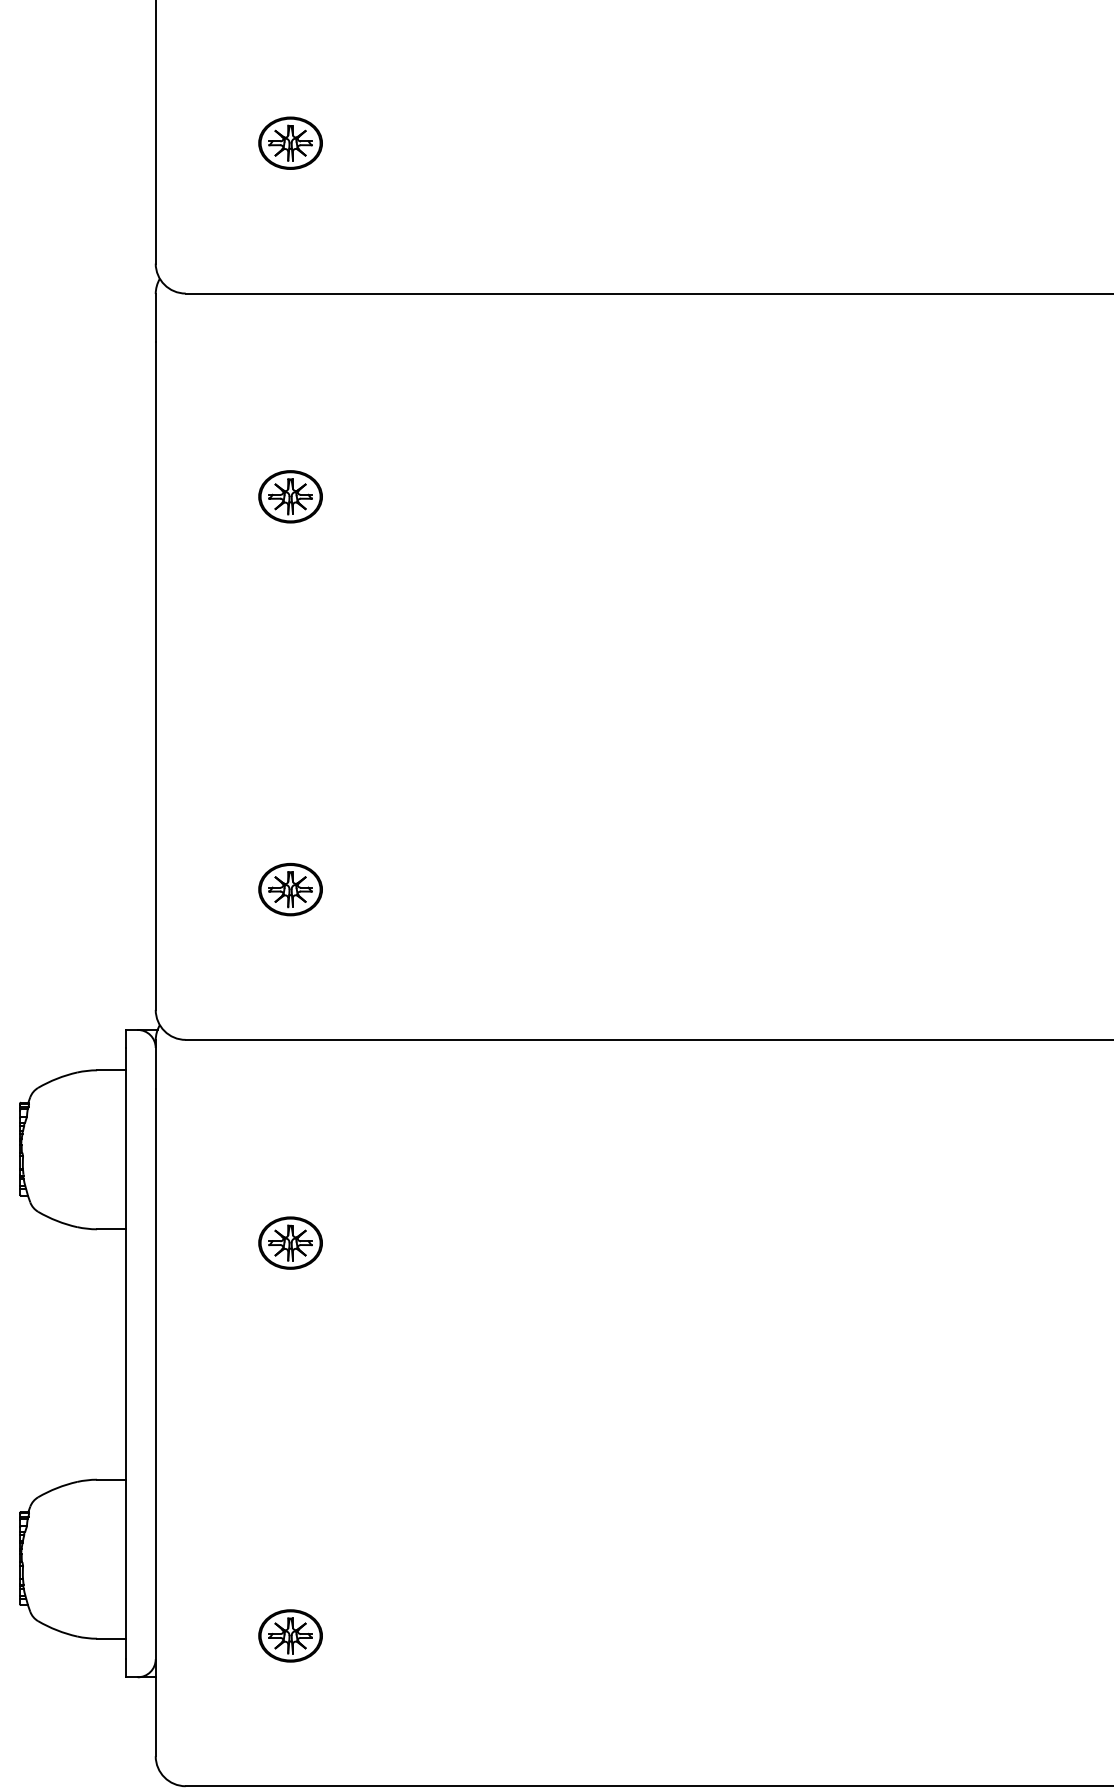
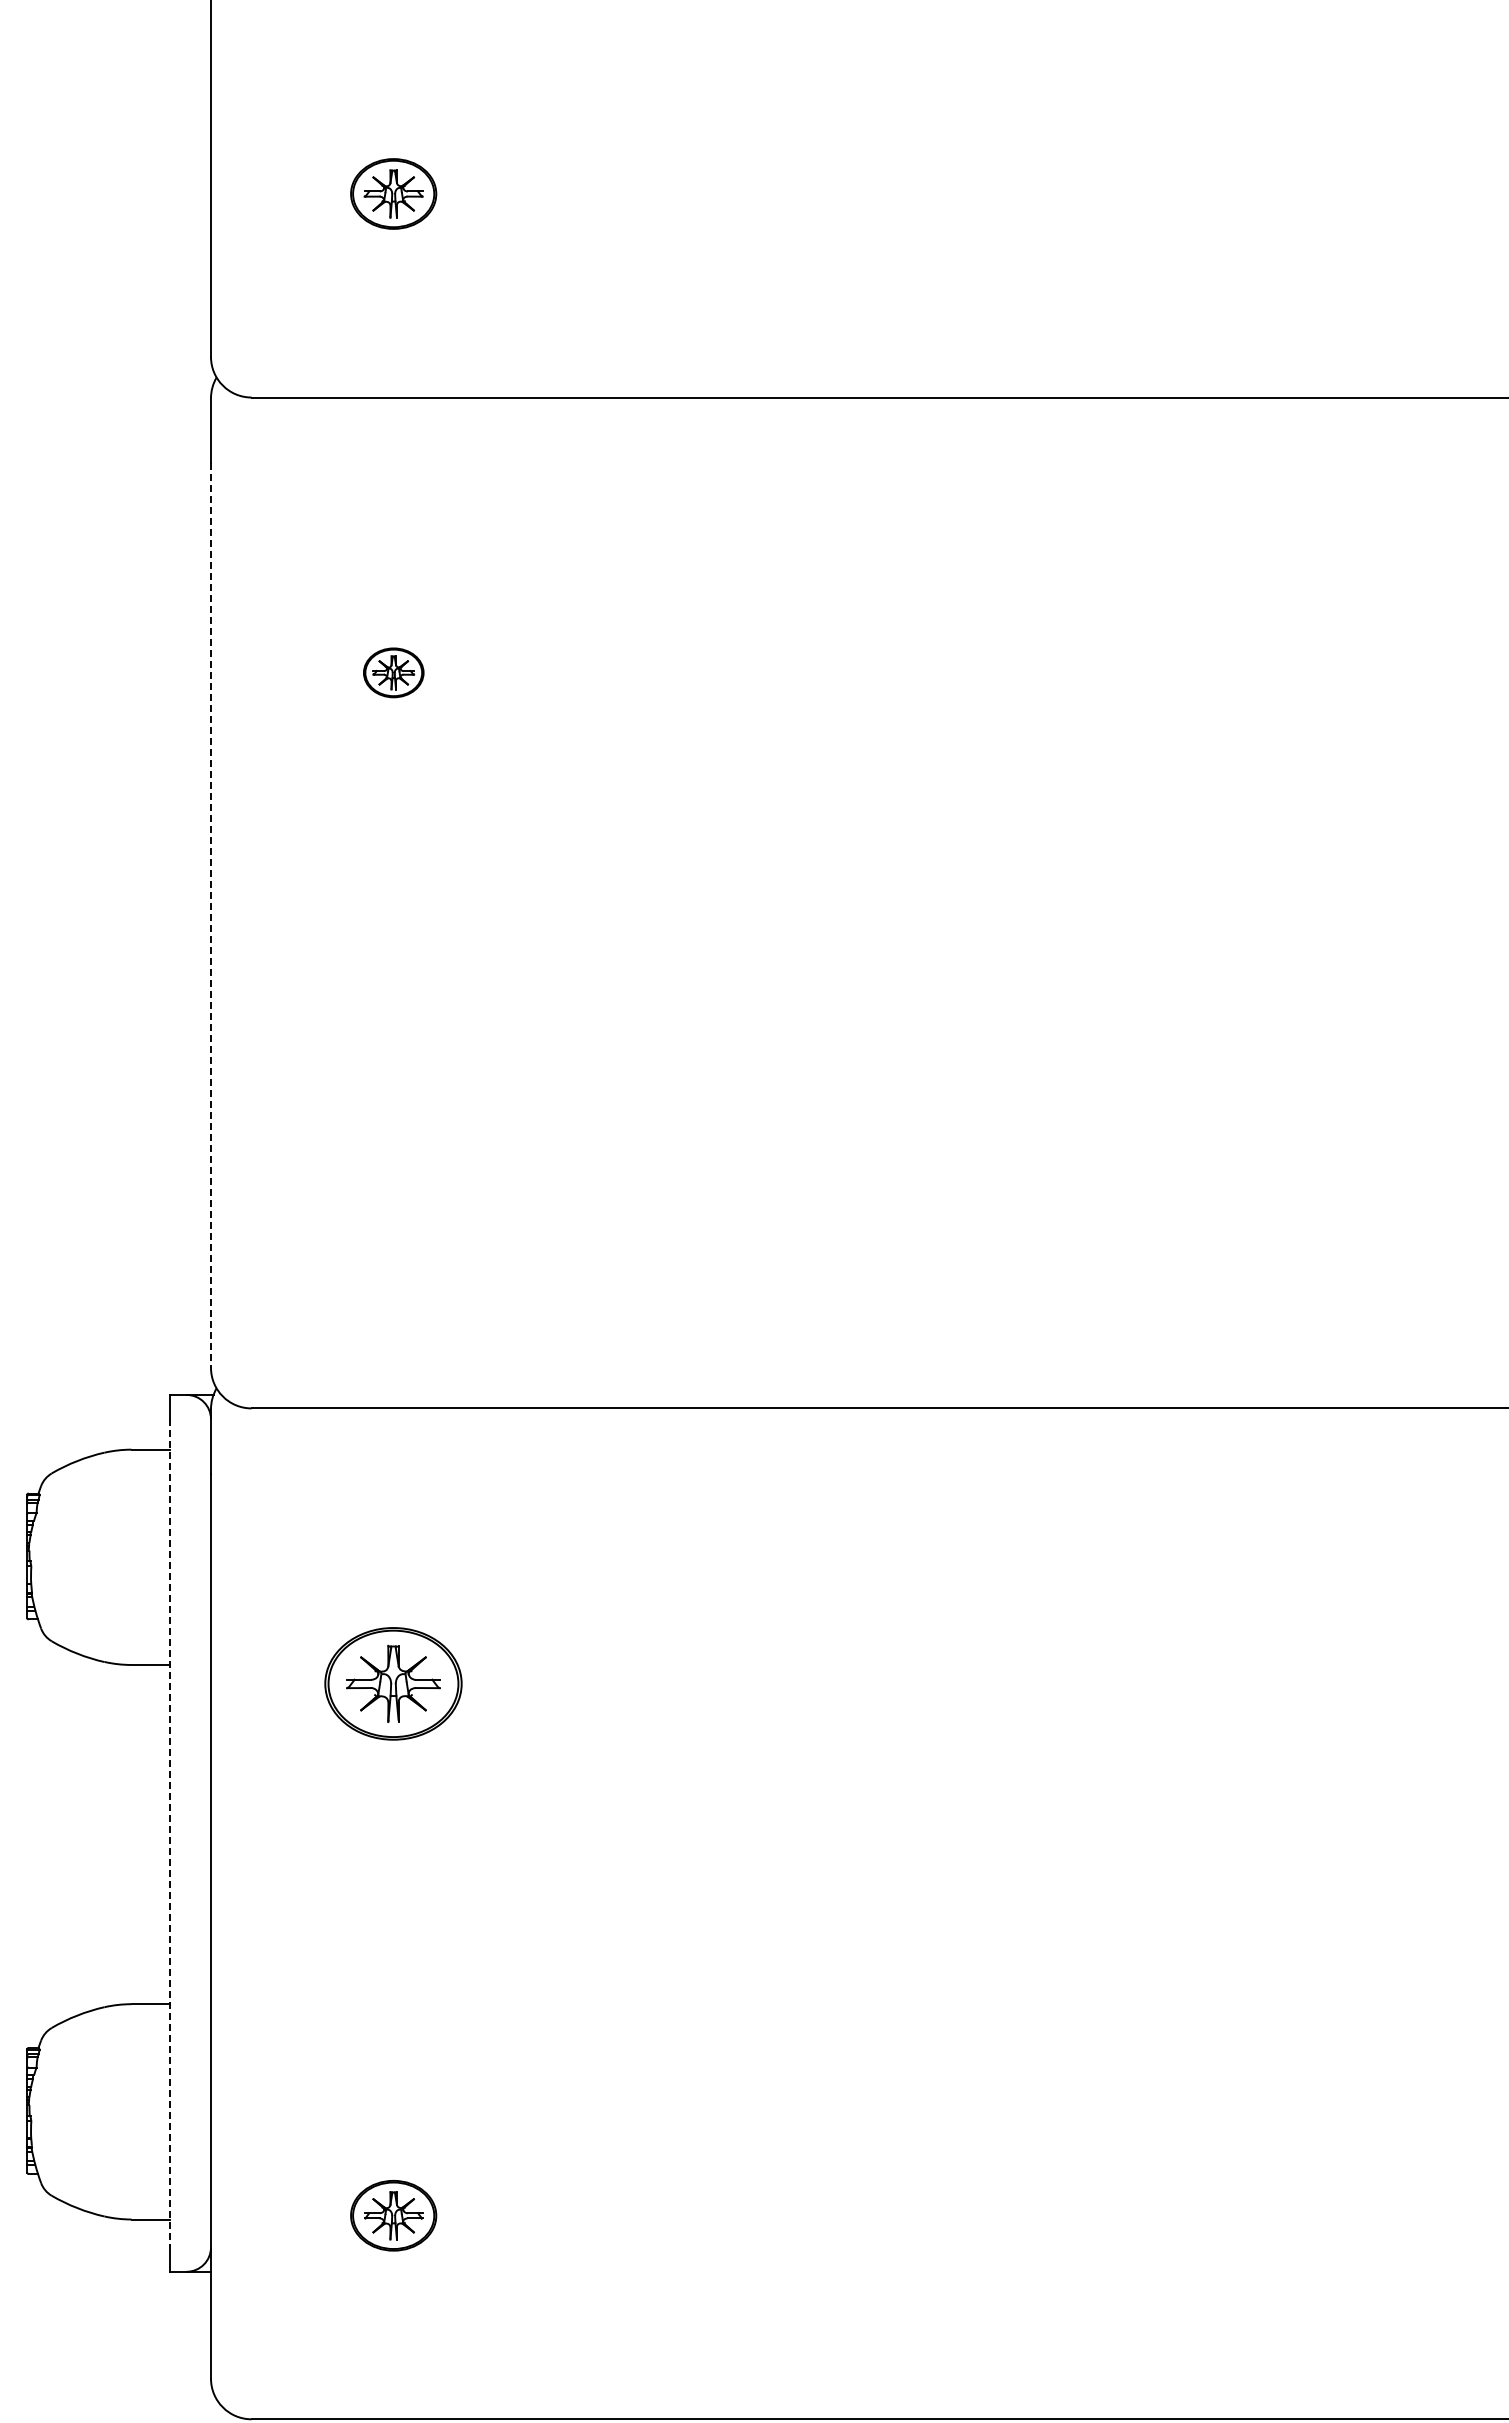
part: (290, 496) -> (393, 672), size x0.7
line: (156, 676) -> (211, 916), solid -> dashed
part: (290, 889) -> (393, 1204), removed
part: (290, 1242) -> (393, 1683), size x1.6
line: (125, 1353) -> (170, 1833), solid -> dashed

